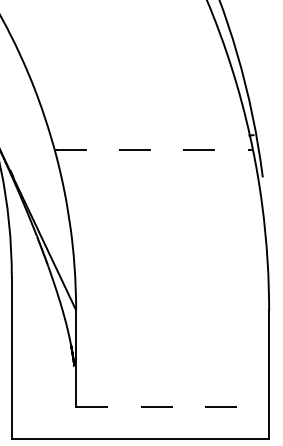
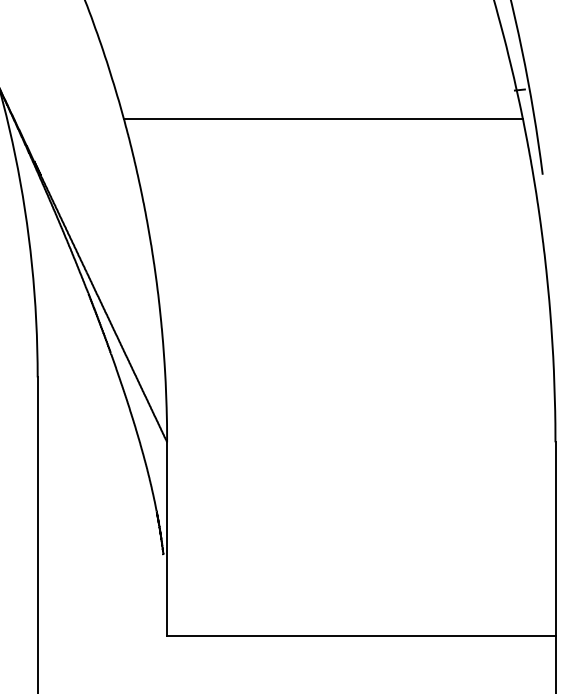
line: (154, 149) -> (324, 118), dashed -> solid
line: (173, 406) -> (362, 635), dashed -> solid

